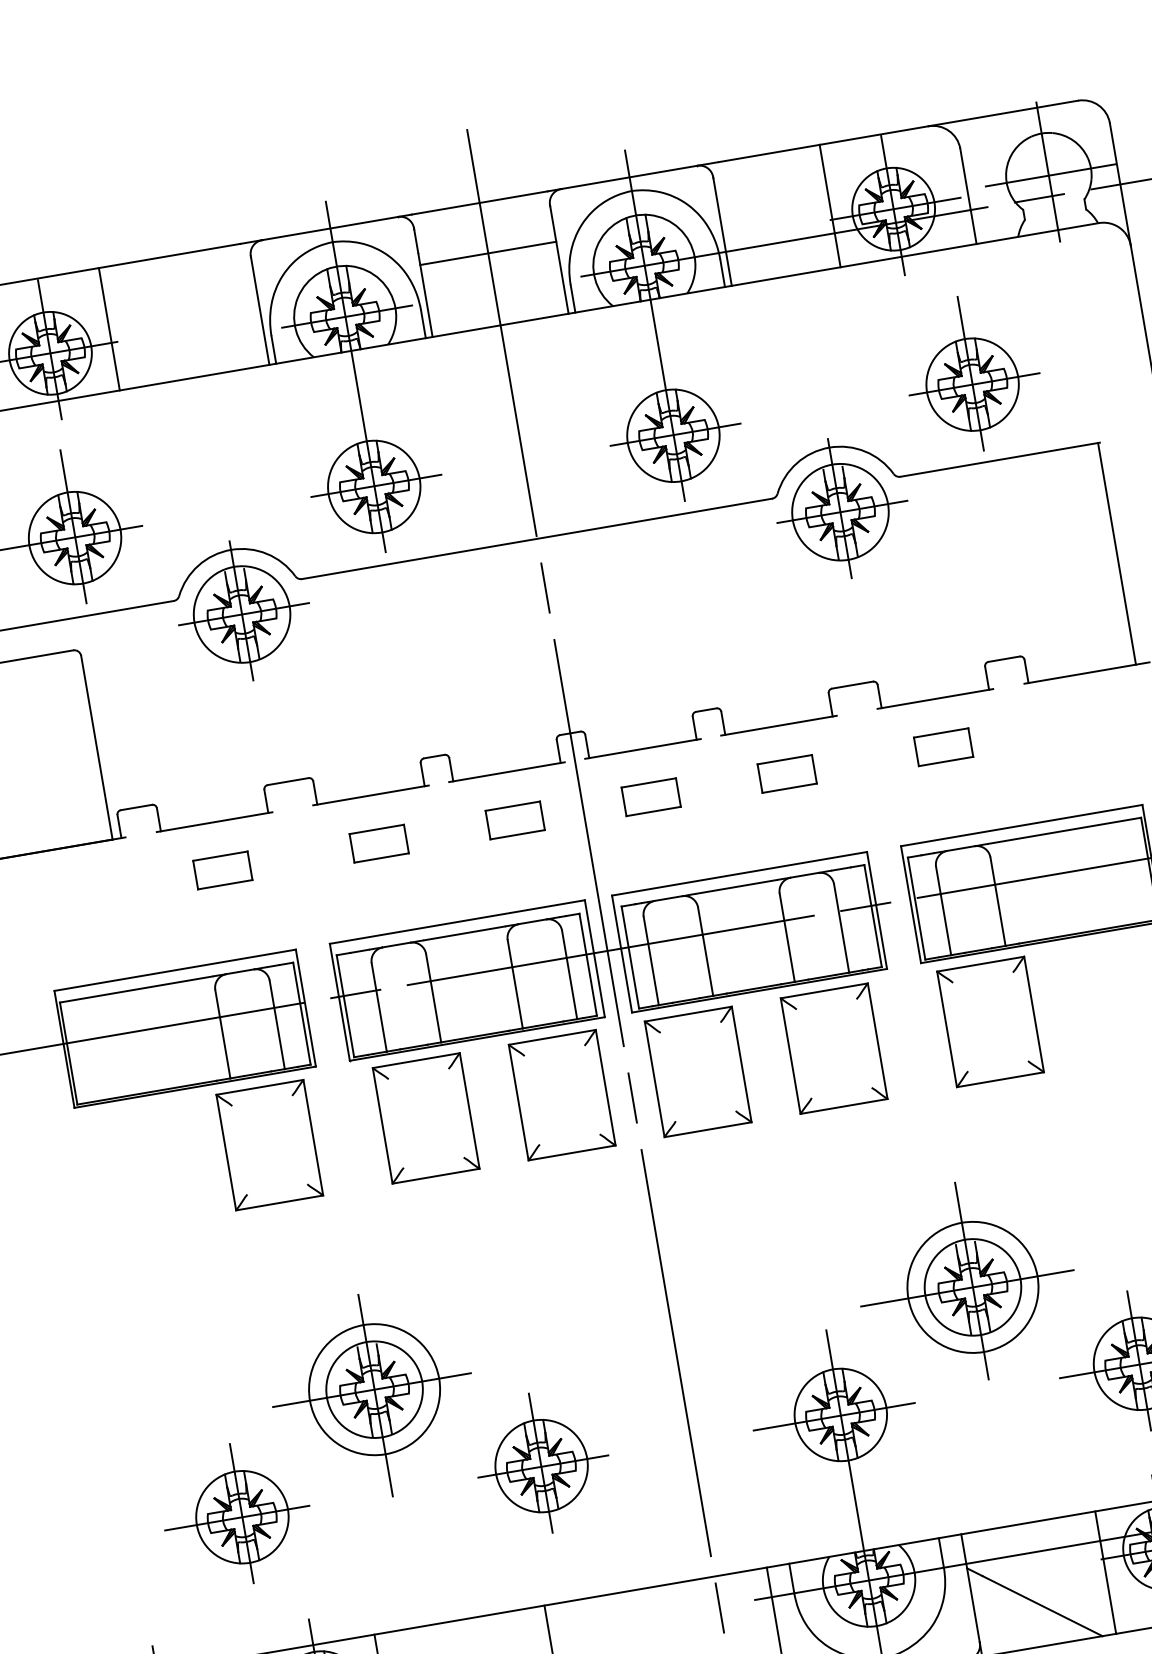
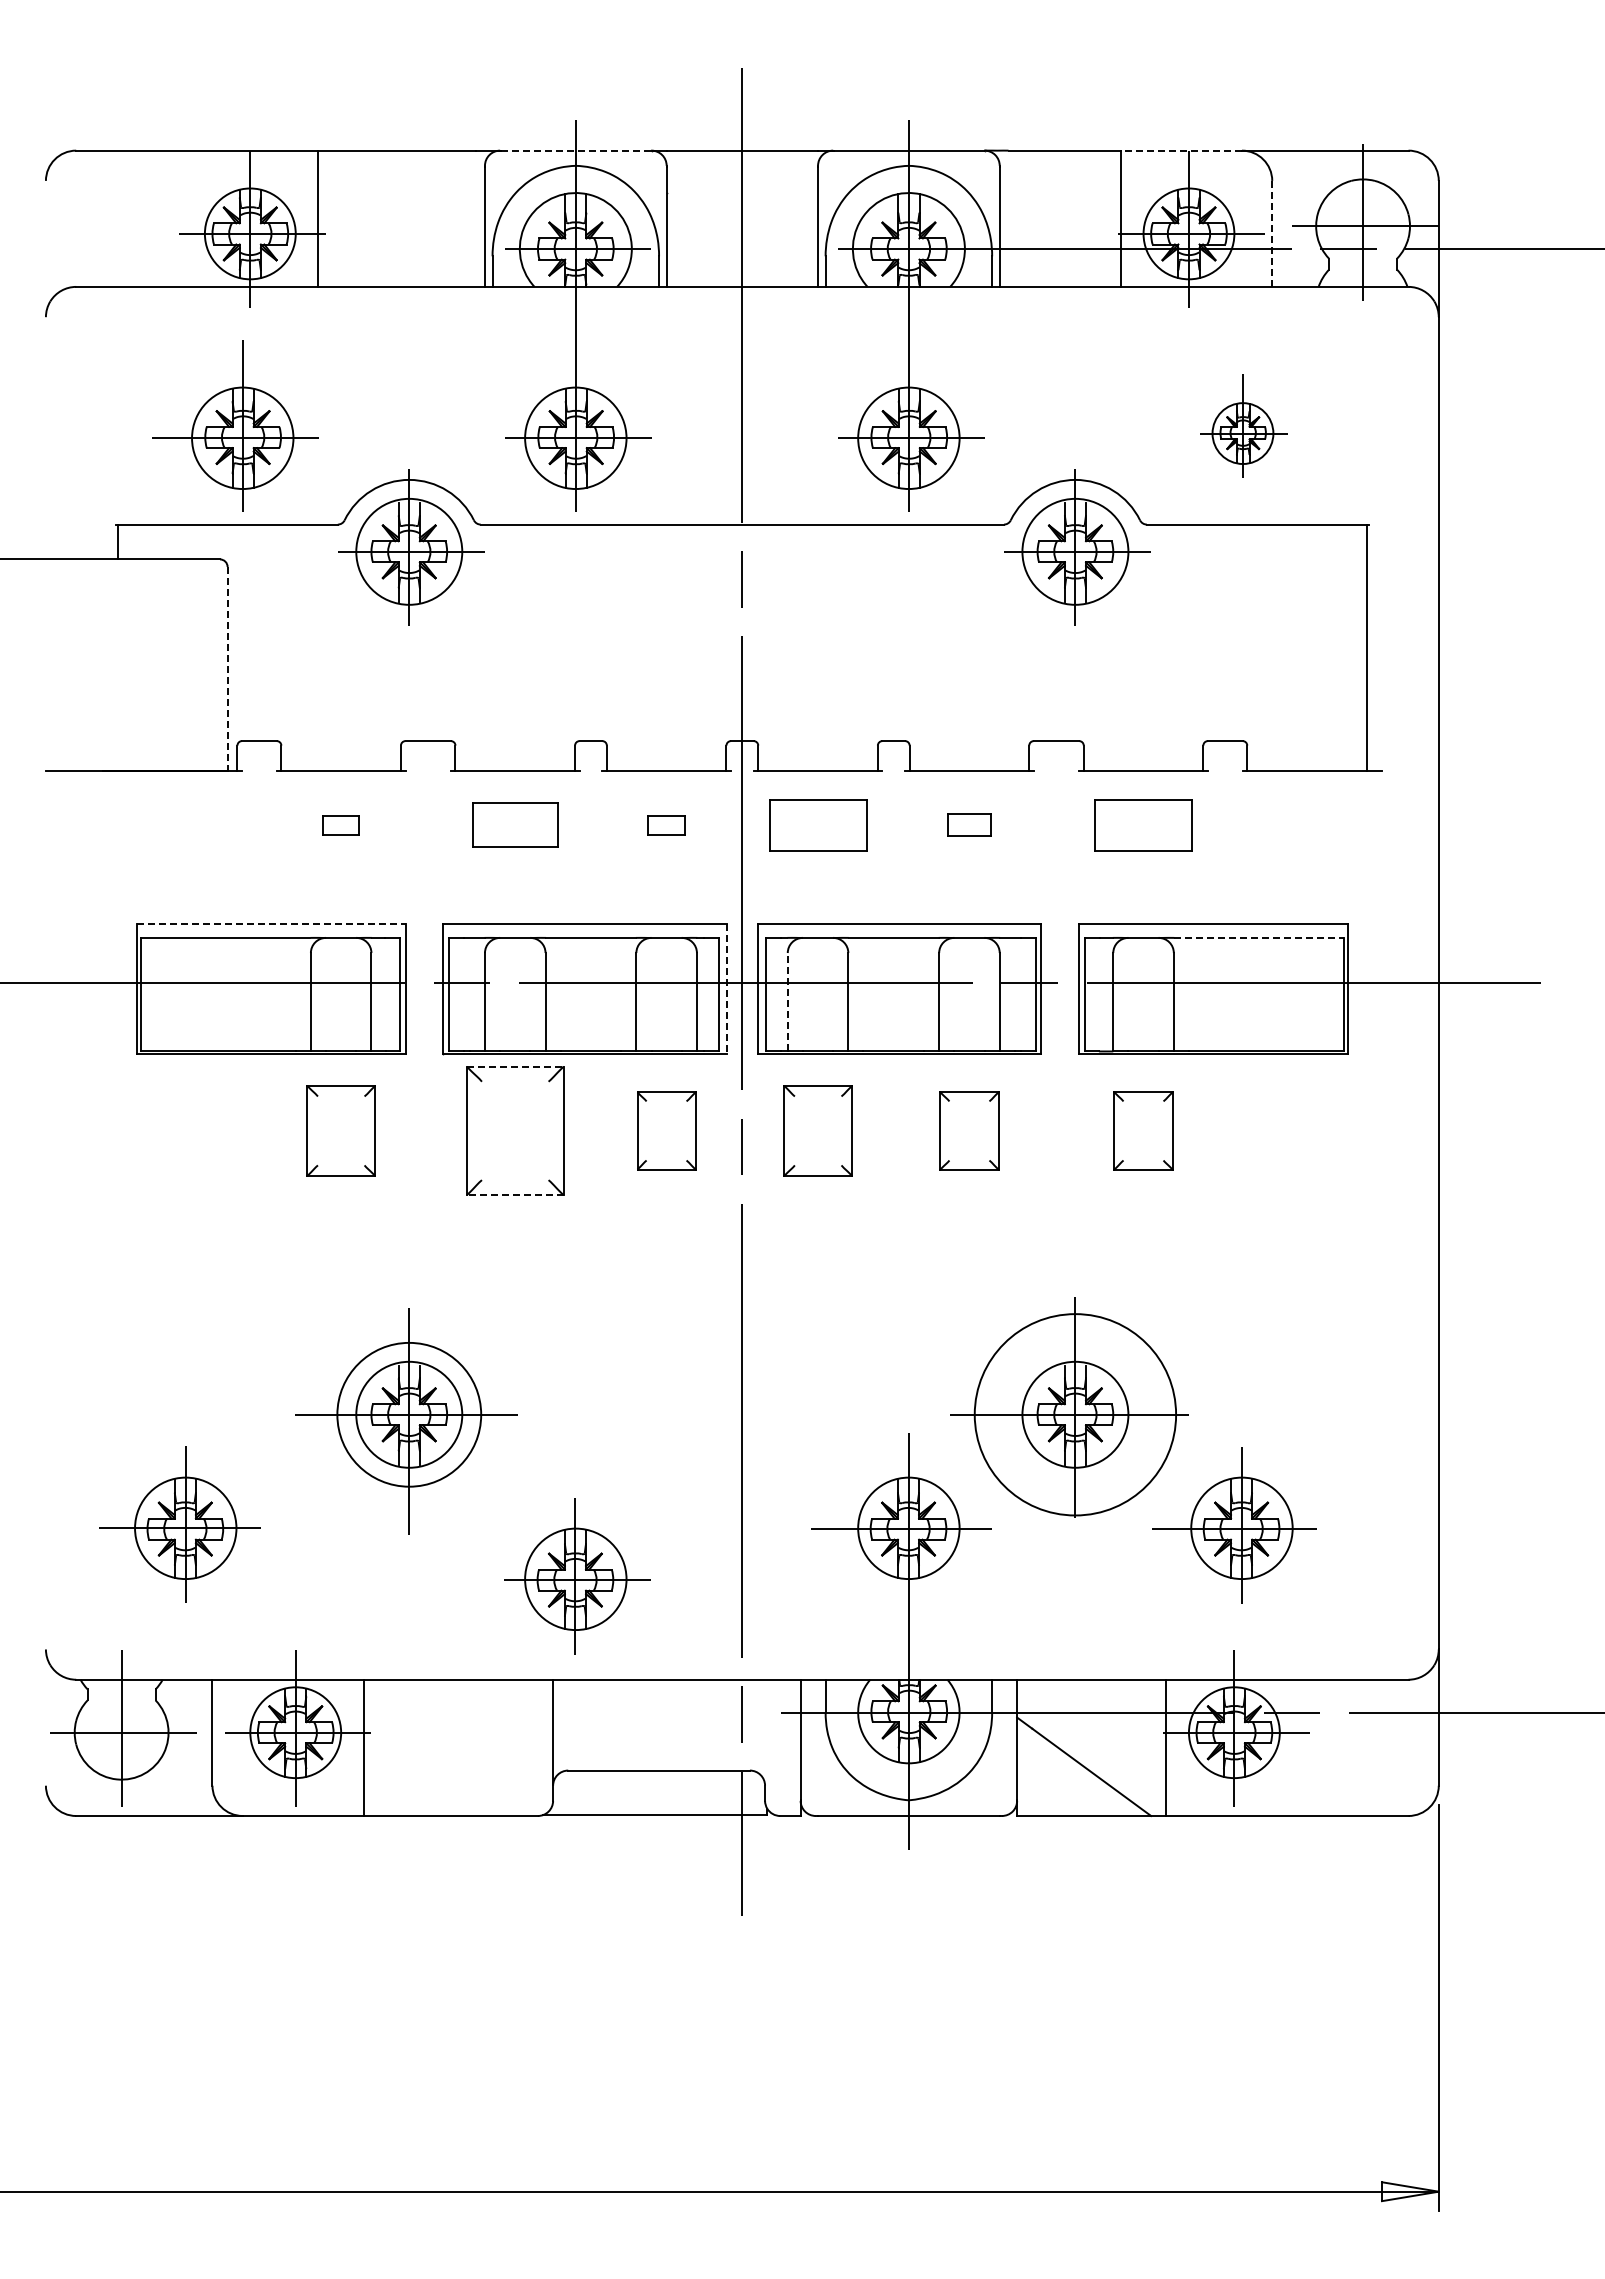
line: (874, 135) -> (1181, 150), solid -> dashed
line: (968, 196) -> (1272, 233), solid -> dashed
line: (330, 228) -> (576, 150), solid -> dashed
line: (488, 253) -> (742, 206), removed
part: (973, 373) -> (1244, 426), size x0.6
part: (943, 746) -> (1143, 824), size x1.6
line: (96, 748) -> (227, 669), solid -> dashed
part: (787, 773) -> (969, 824), size x0.7
part: (650, 796) -> (817, 824), size x1.6
part: (515, 819) -> (666, 824), size x0.6
line: (1065, 830) -> (1259, 937), solid -> dashed
part: (379, 843) -> (515, 824), size x1.4
part: (222, 869) -> (340, 824), size x0.6
line: (595, 958) -> (727, 989), solid -> dashed
line: (650, 960) -> (787, 1001), solid -> dashed
line: (175, 970) -> (271, 924), solid -> dashed
part: (990, 1021) -> (1143, 1130), size x0.6
part: (834, 1048) -> (969, 1130), size x0.6
line: (416, 1060) -> (515, 1066), solid -> dashed
part: (698, 1071) -> (818, 1130), size x0.7
part: (561, 1094) -> (666, 1130), size x0.6
part: (270, 1144) -> (341, 1130), size x0.7
line: (435, 1176) -> (514, 1195), solid -> dashed
circle: (972, 1287) -> (1075, 1414), size x1.4
part: (542, 1463) -> (577, 1576), moved
part: (236, 1514) -> (179, 1524), moved

